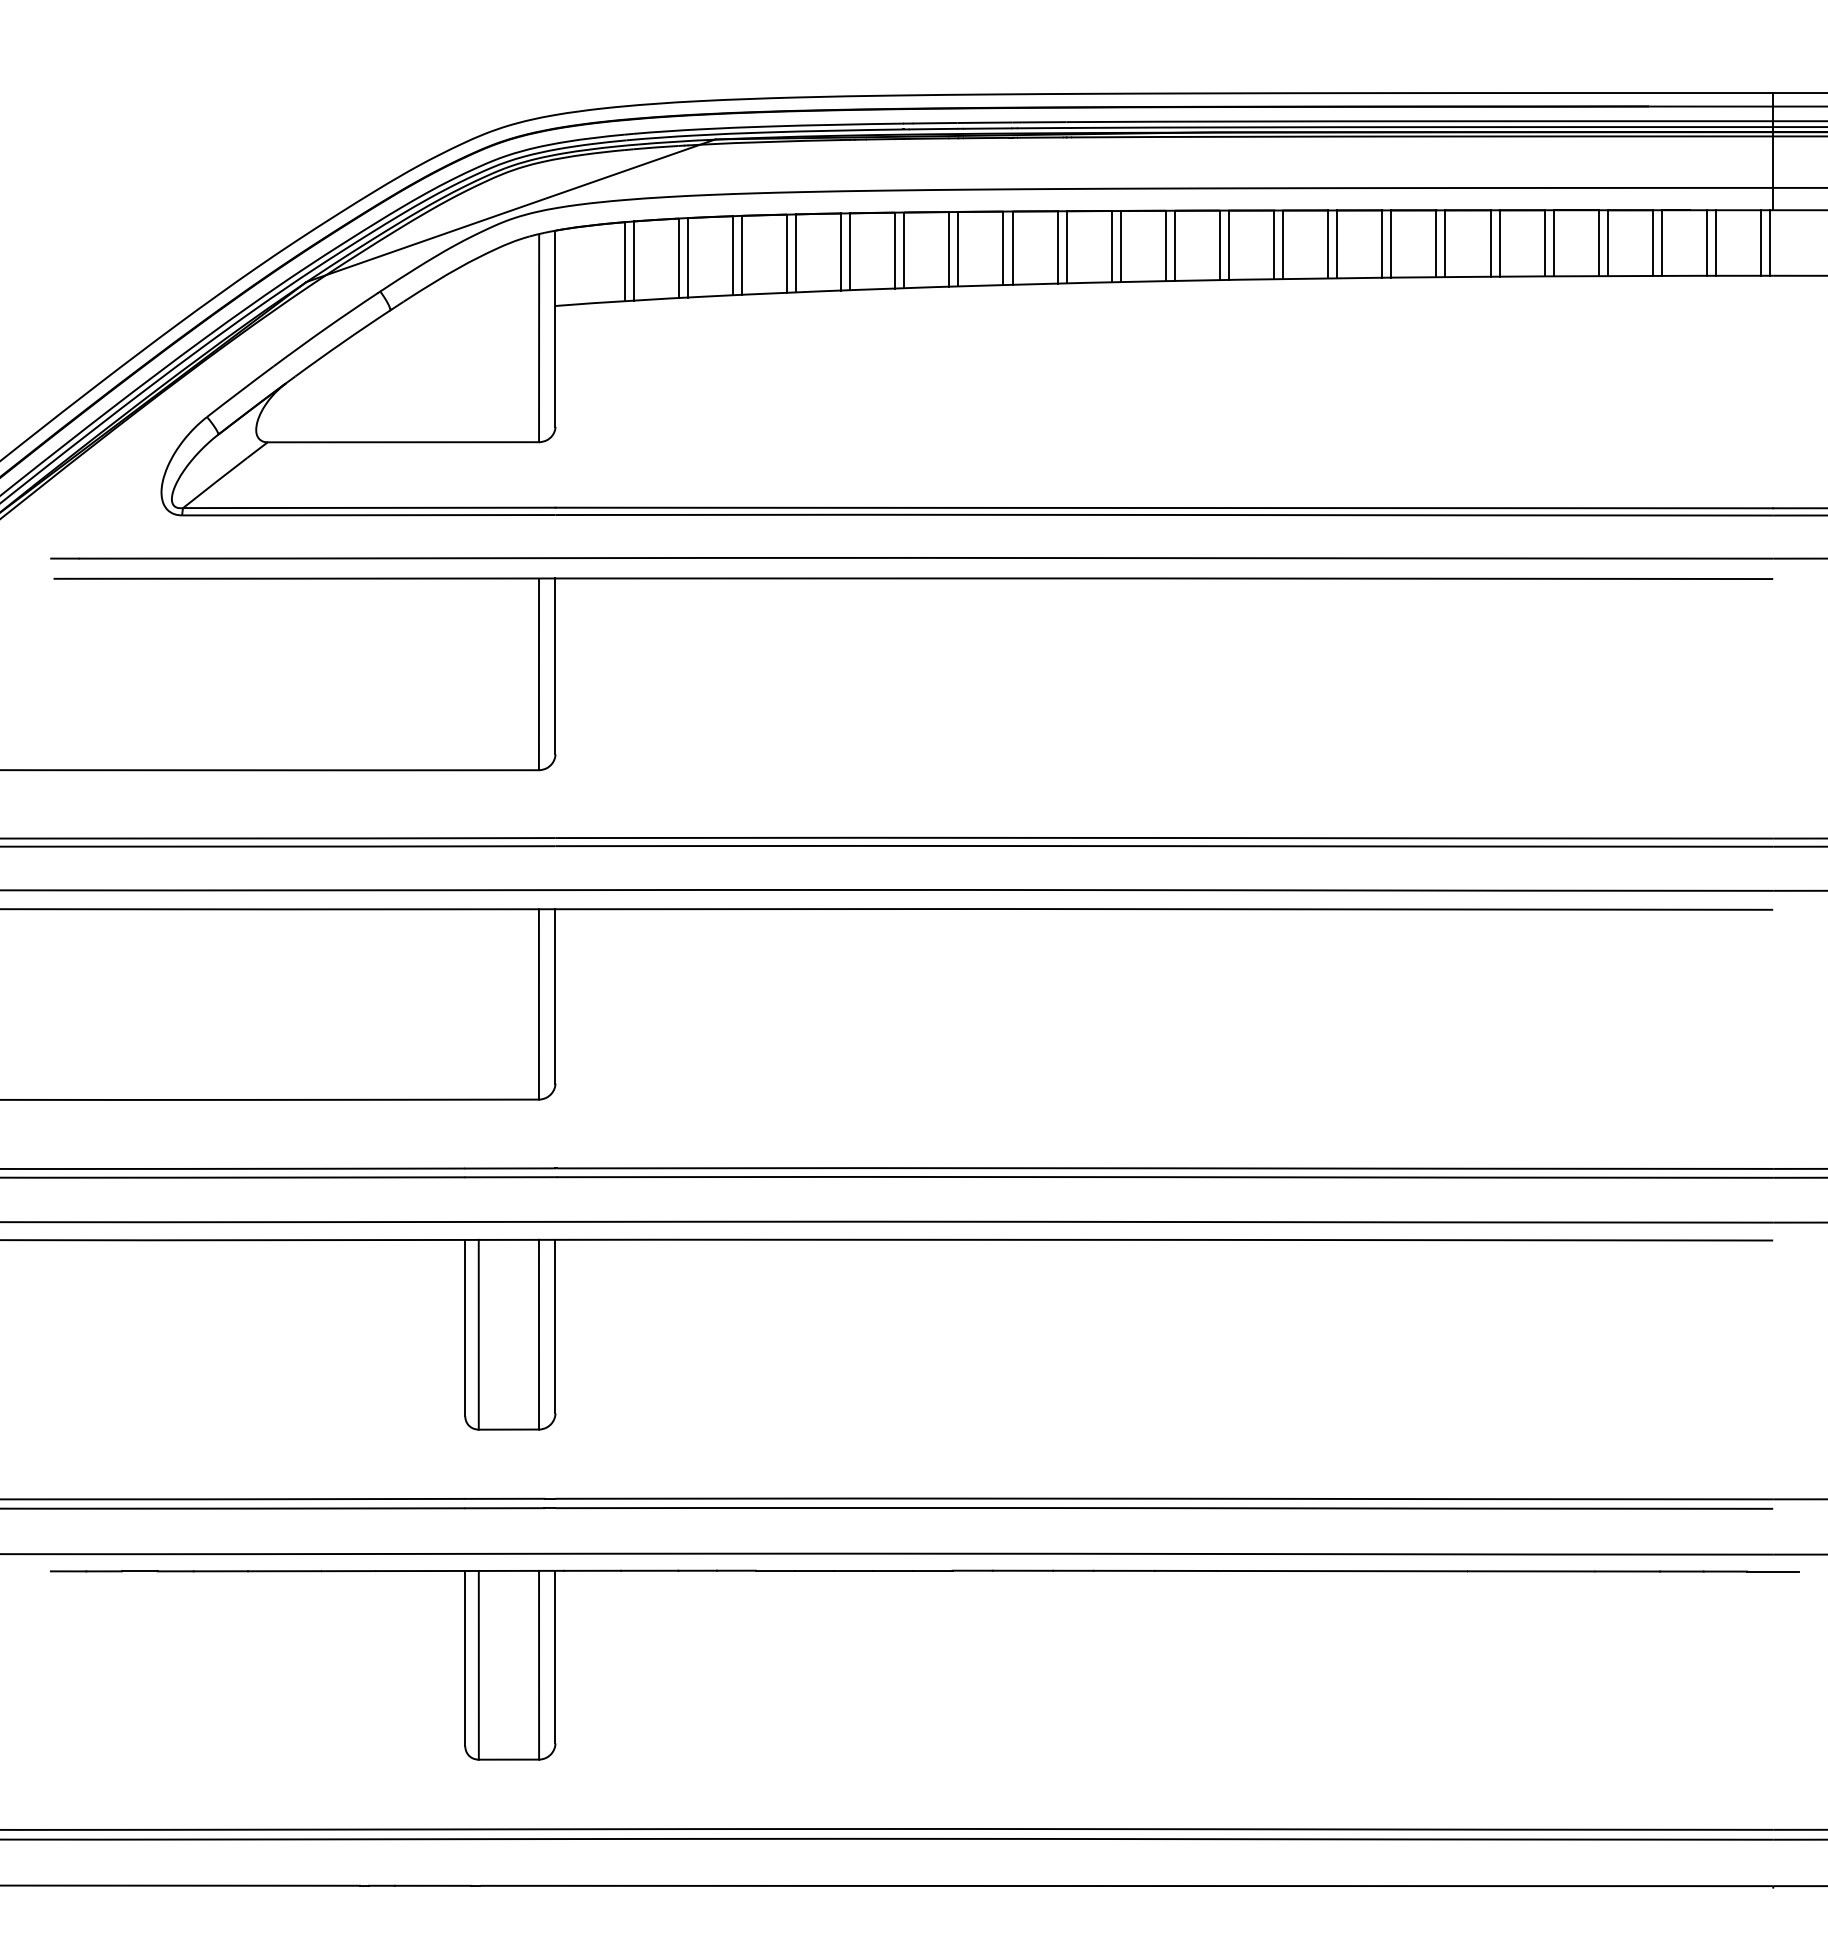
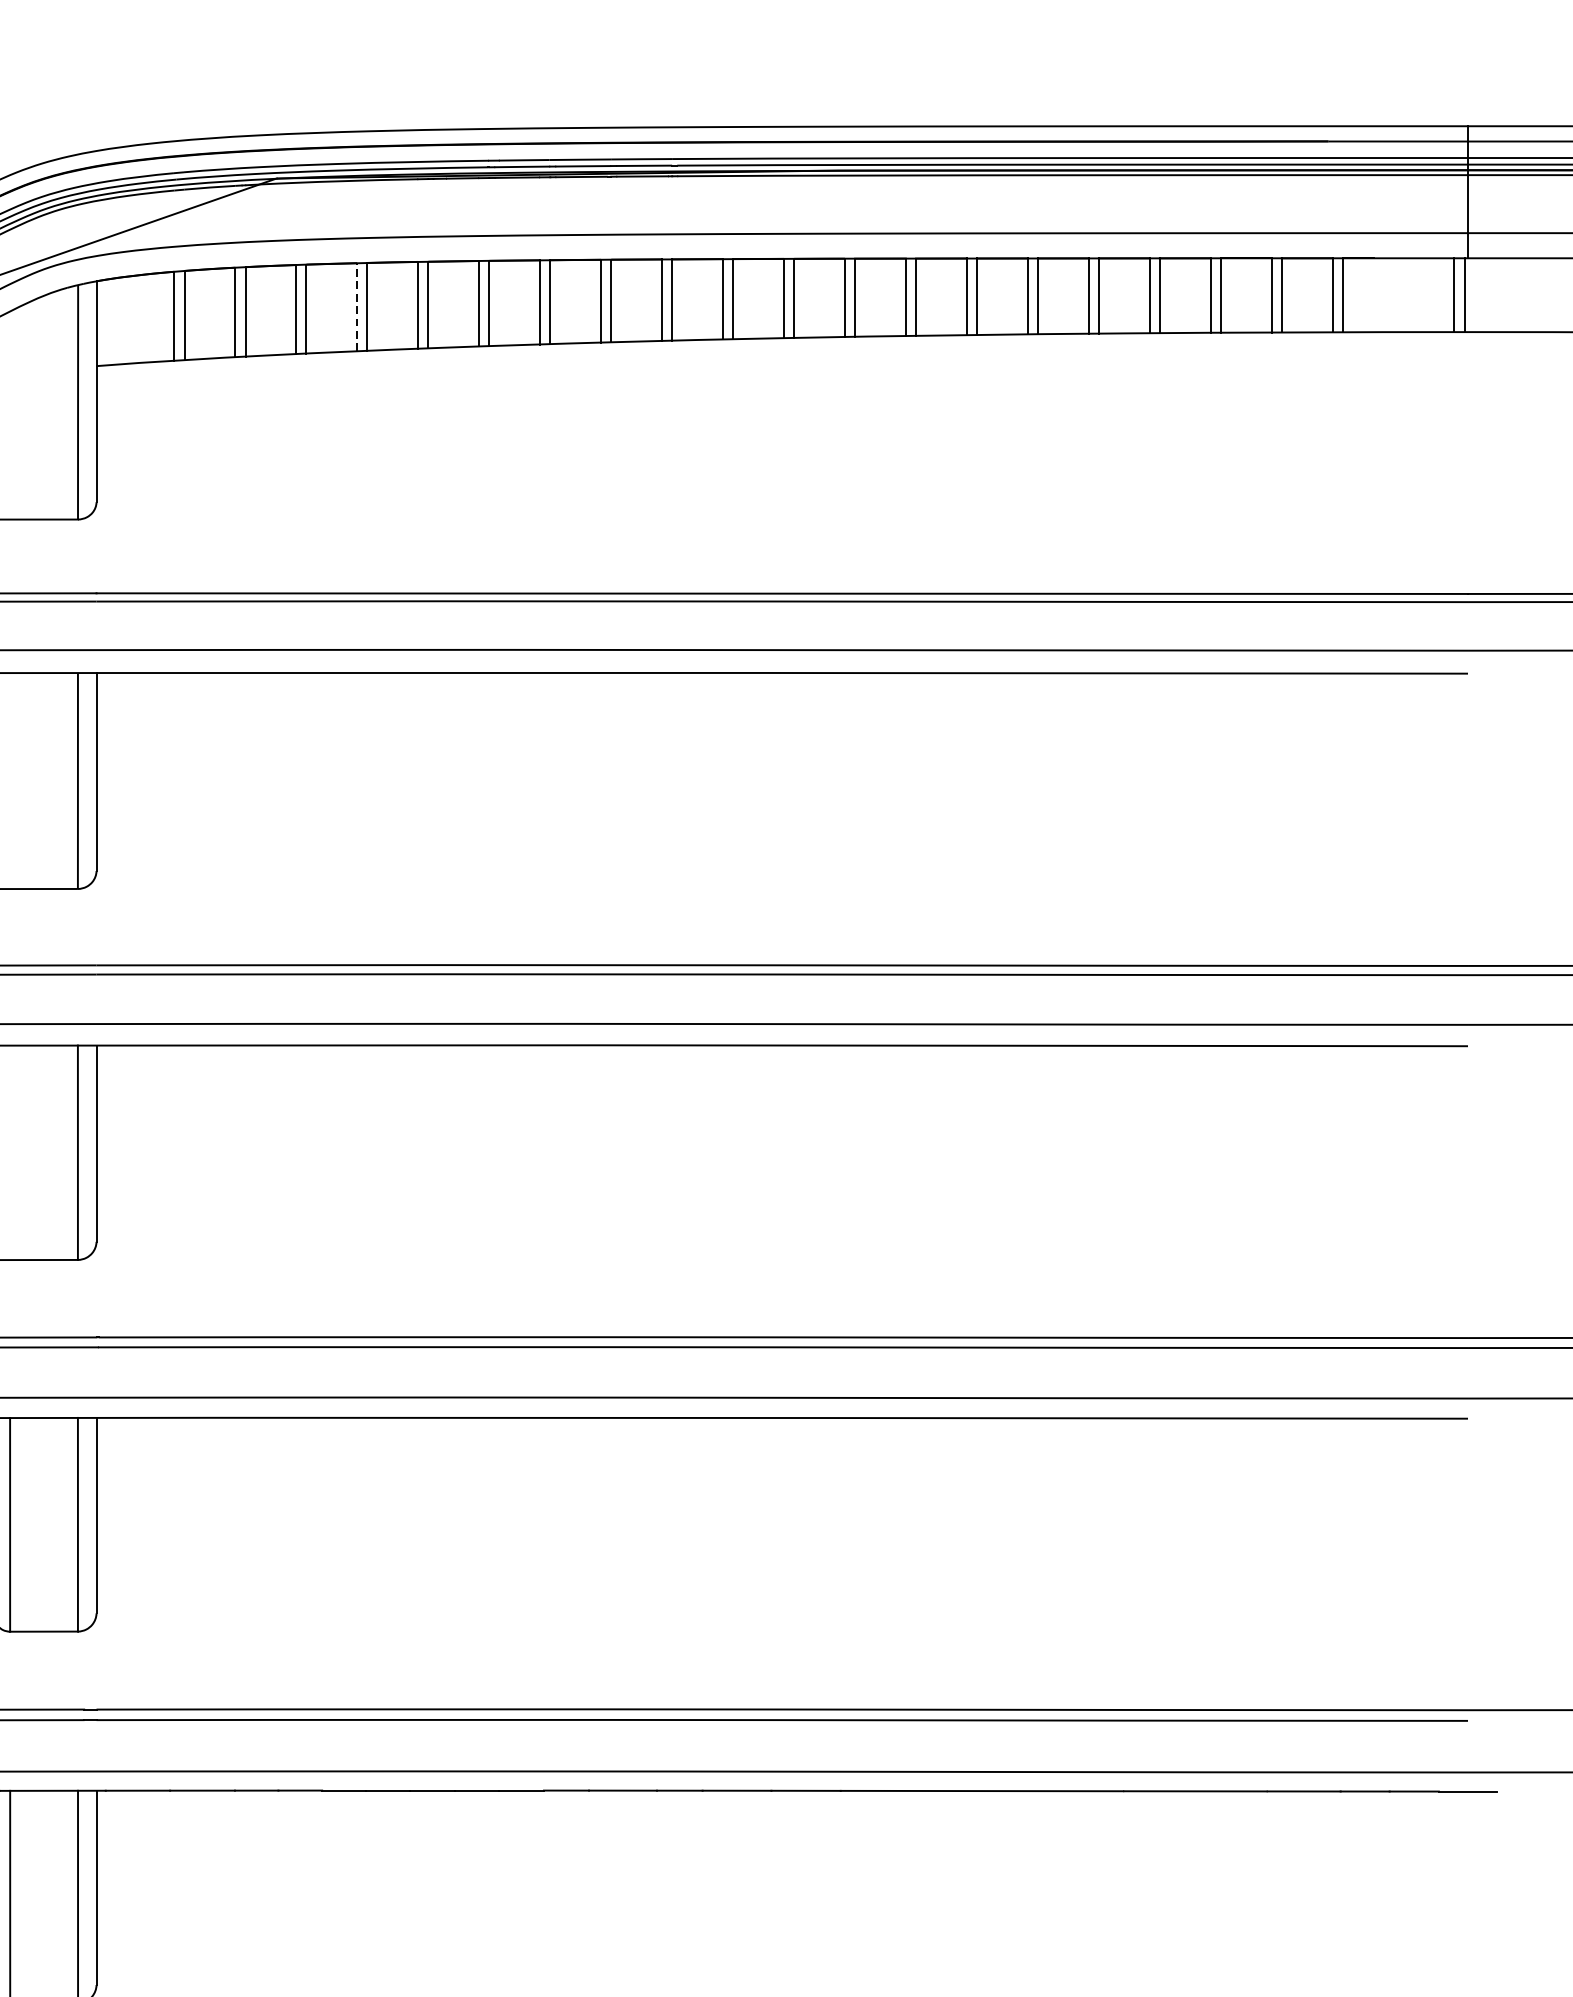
line: (1707, 242) -> (1394, 294), removed
line: (1716, 242) -> (1404, 294), removed
line: (787, 253) -> (357, 307), solid -> dashed

